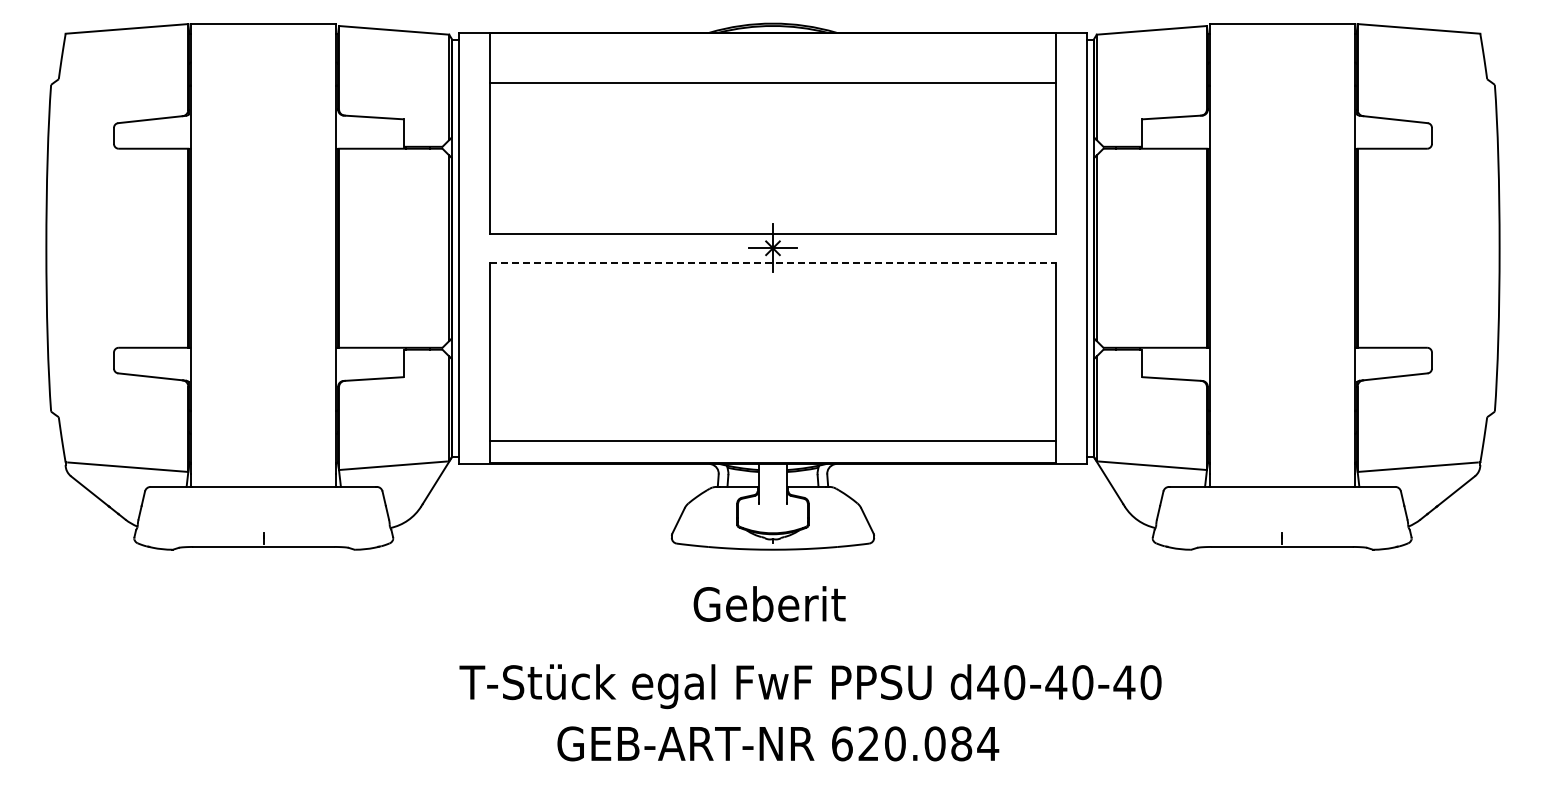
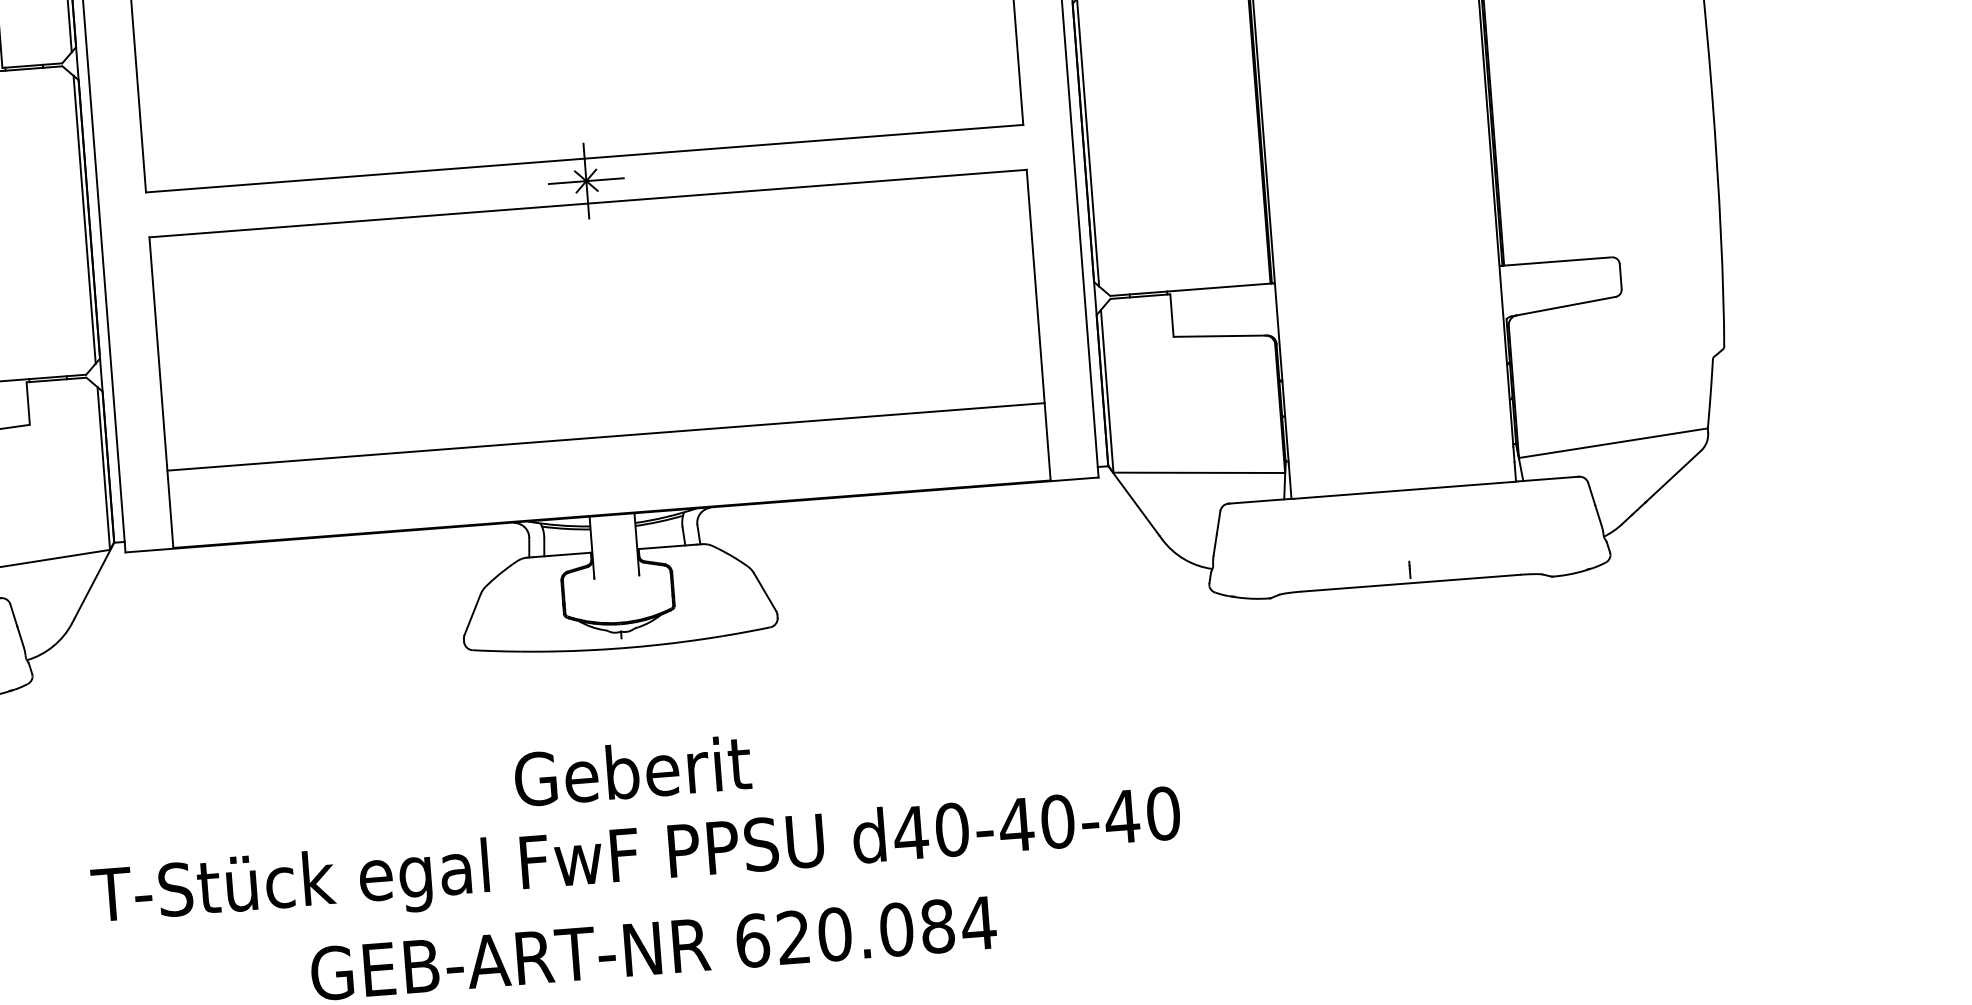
line: (773, 262) -> (588, 203), dashed -> solid
line: (772, 441) -> (605, 437), moved
text: (769, 603) -> (632, 770), moved
text: (810, 686) -> (636, 860), moved

